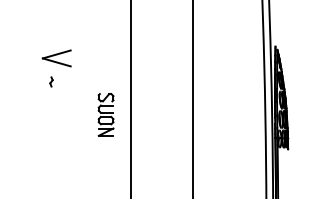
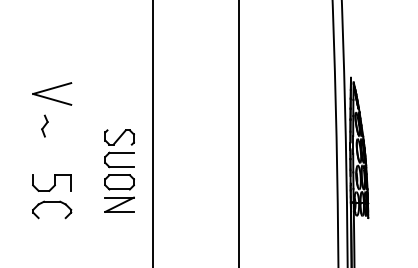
part: (51, 81) -> (44, 125), size x1.67
part: (105, 114) -> (118, 170), size x1.43
part: (56, 133) -> (51, 196), added

